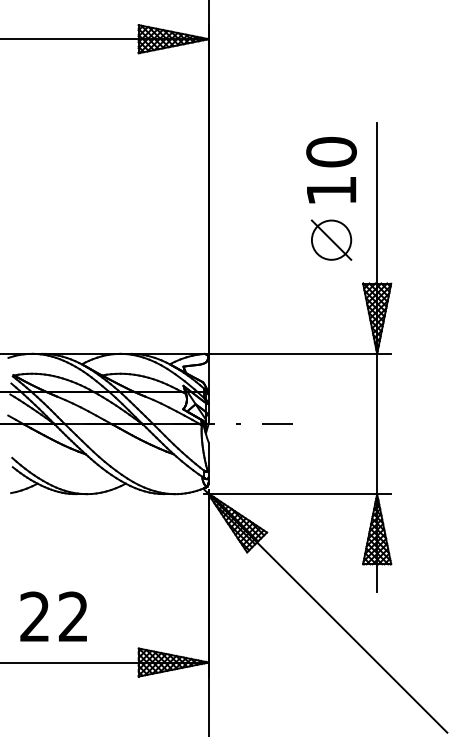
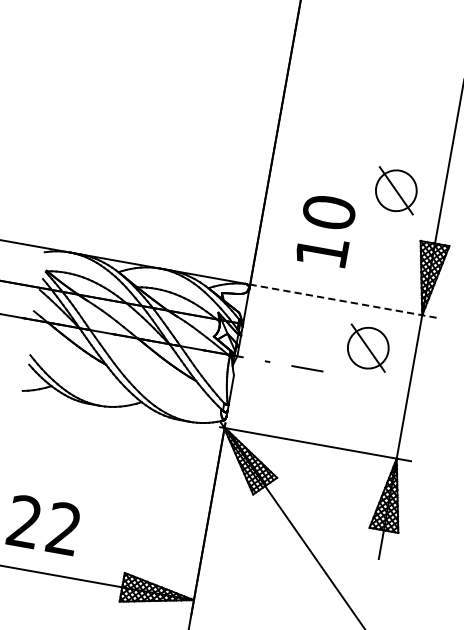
text: (331, 170) -> (325, 231), moved
line: (297, 353) -> (340, 300), solid -> dashed
part: (331, 393) -> (368, 347), added

